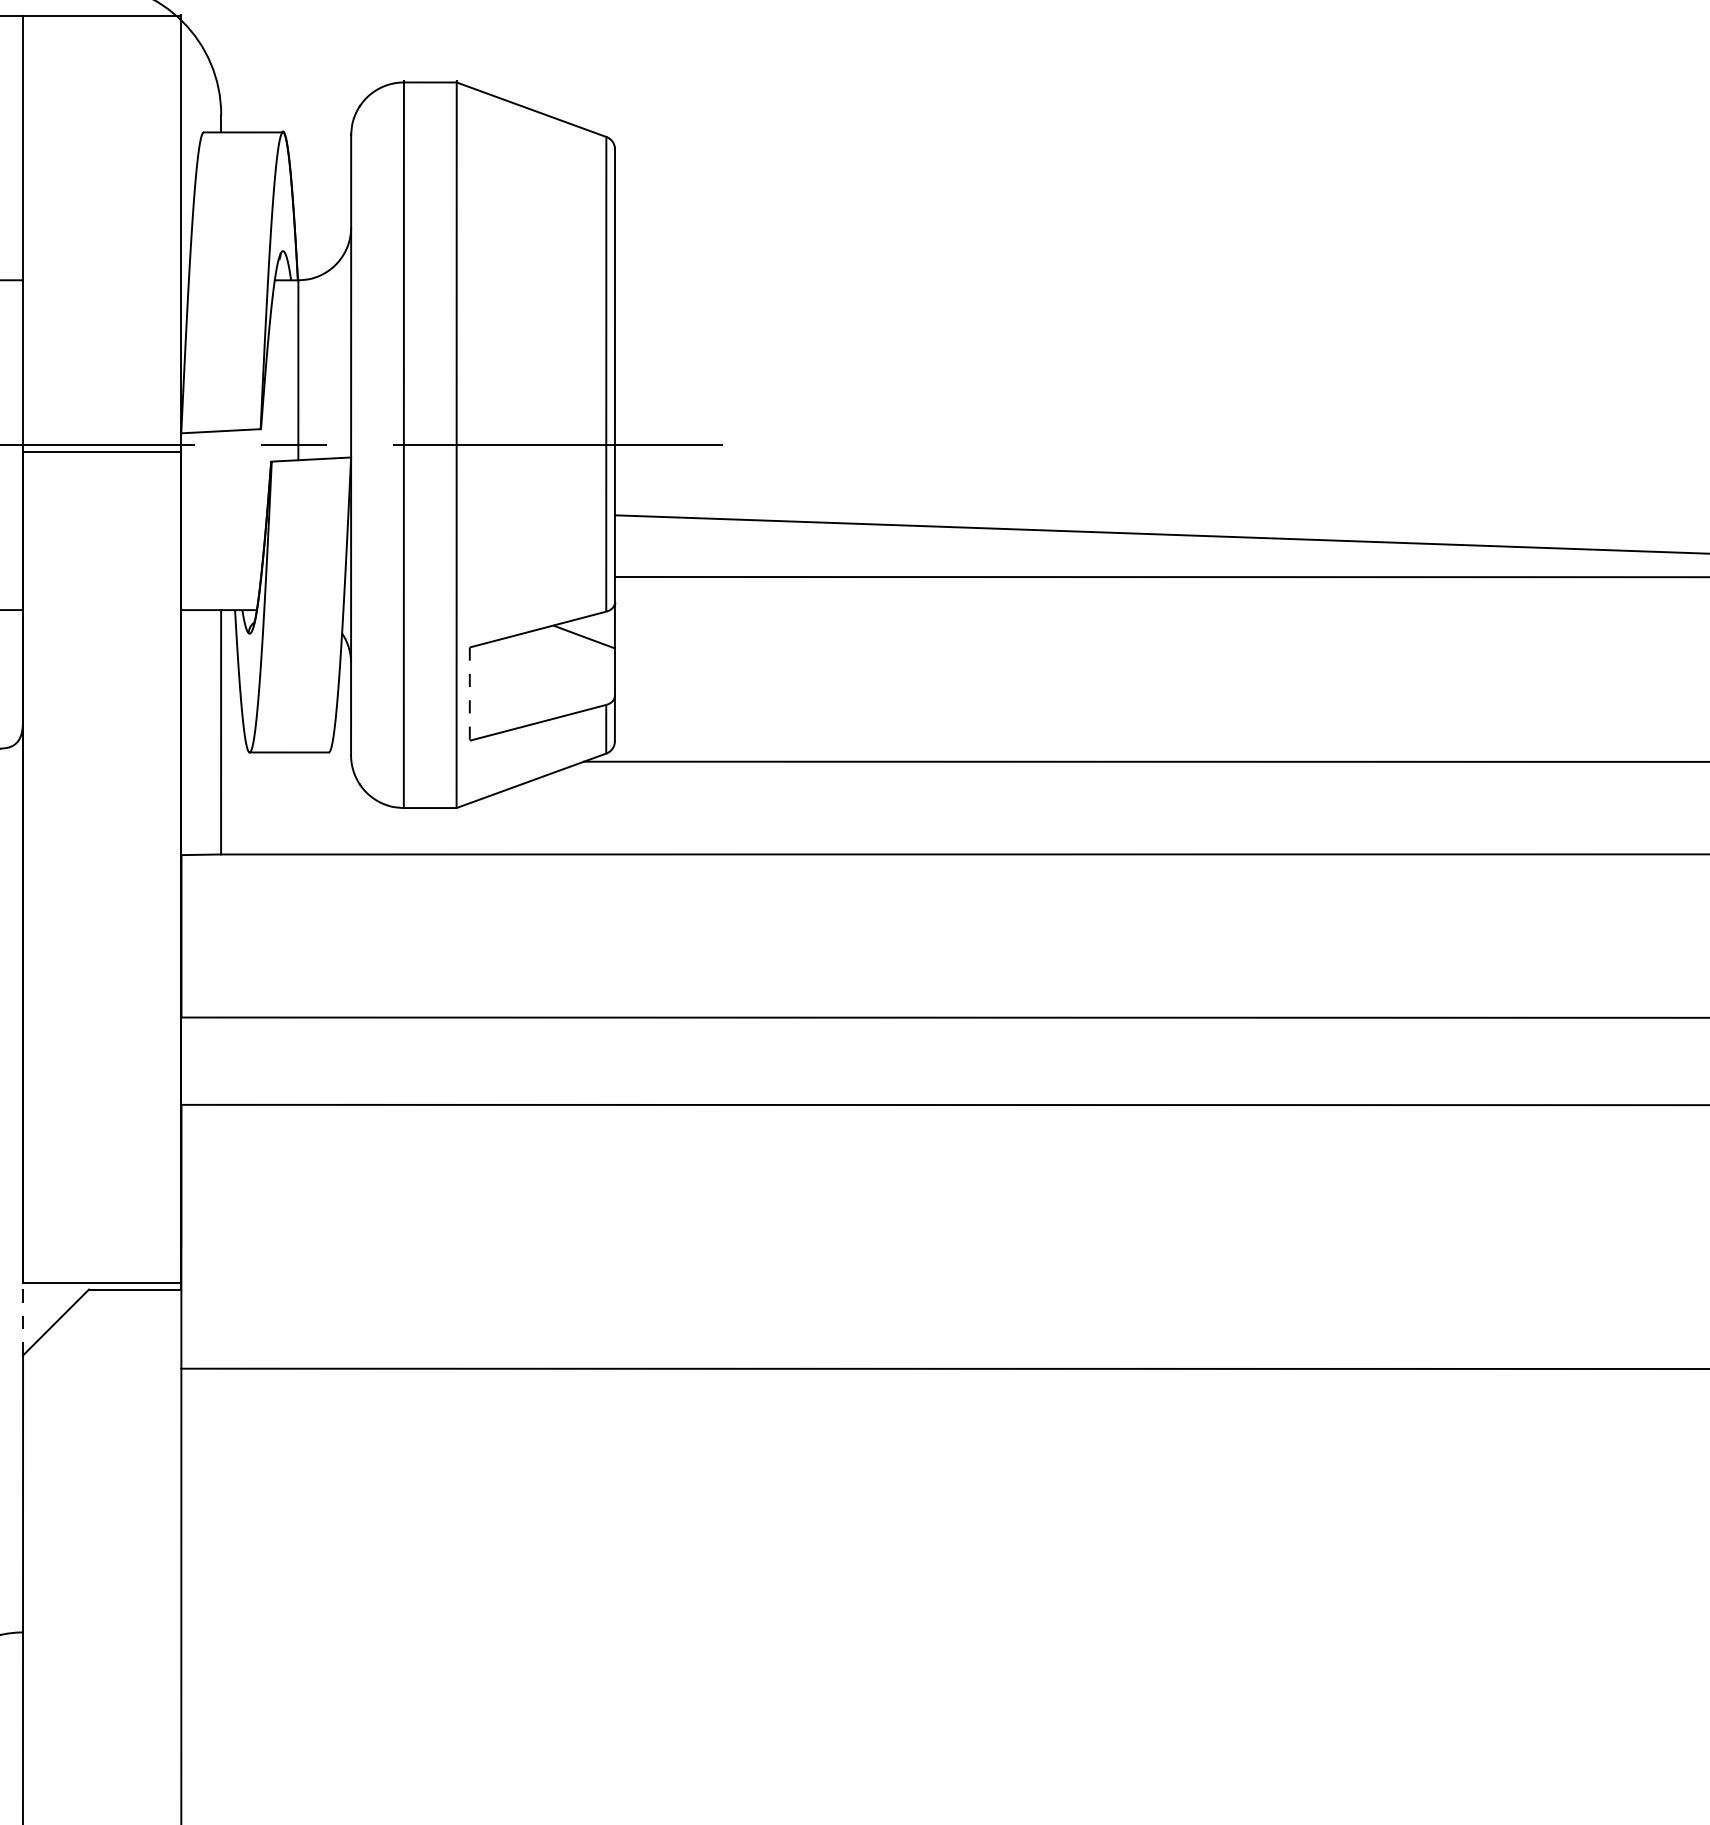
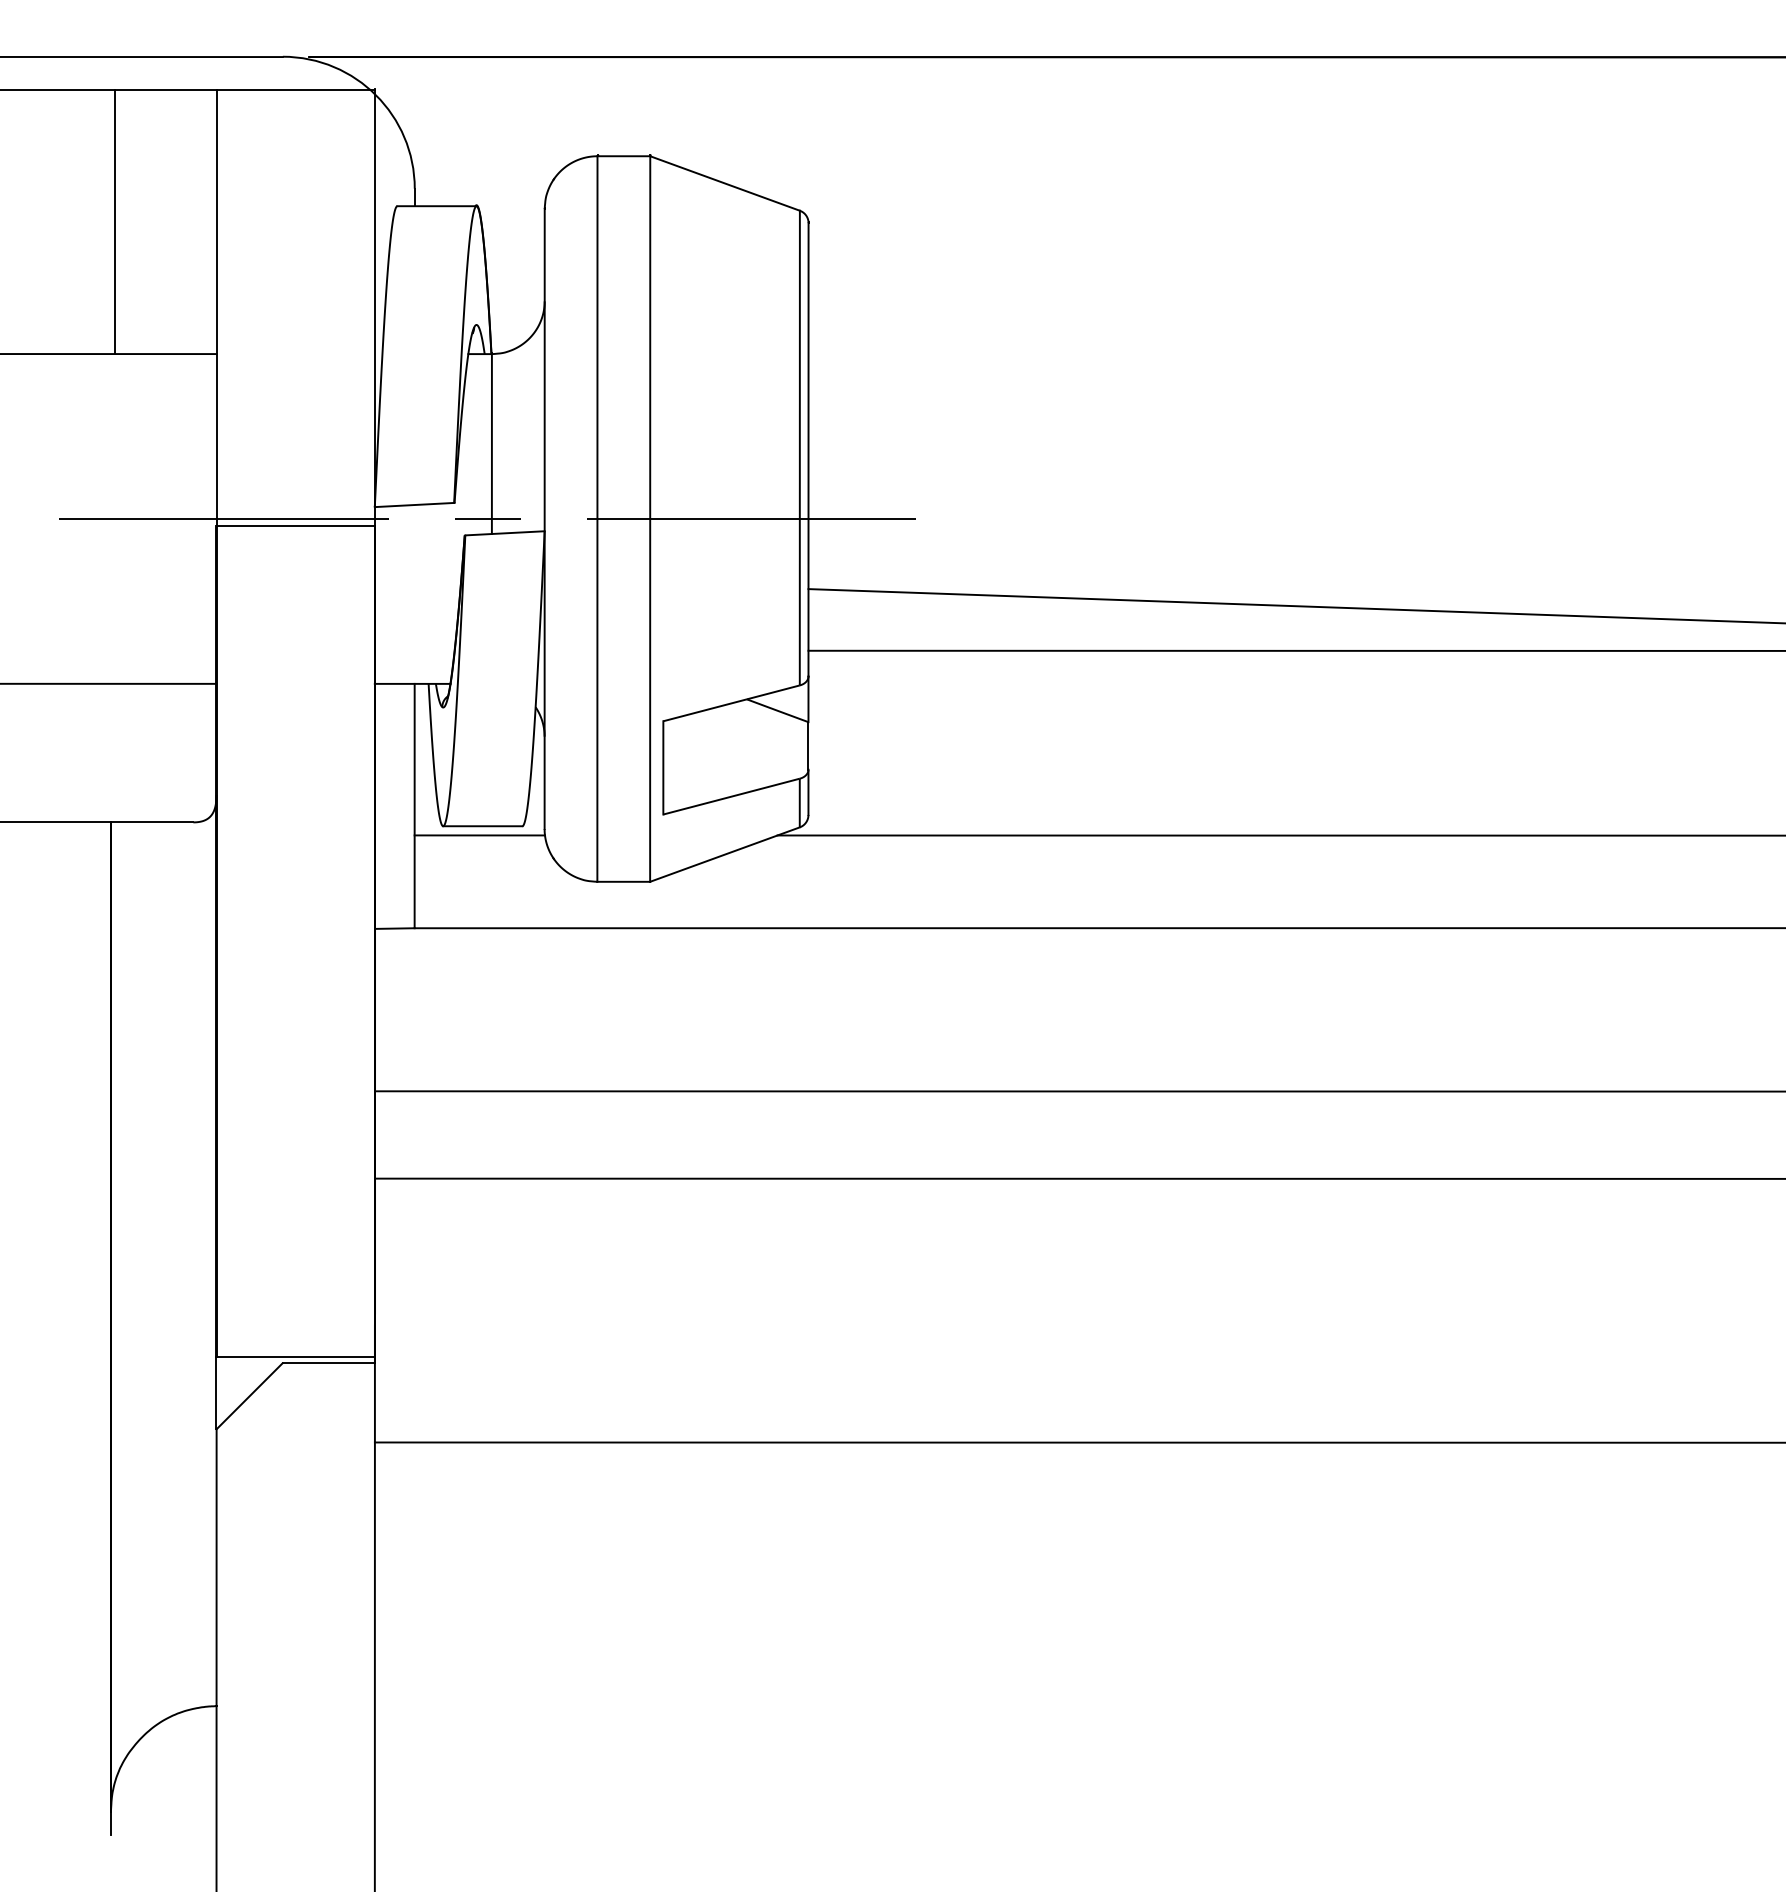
line: (469, 693) -> (663, 767), dashed -> solid
line: (285, 761) -> (479, 835), added
line: (22, 1318) -> (216, 1392), dashed -> solid

